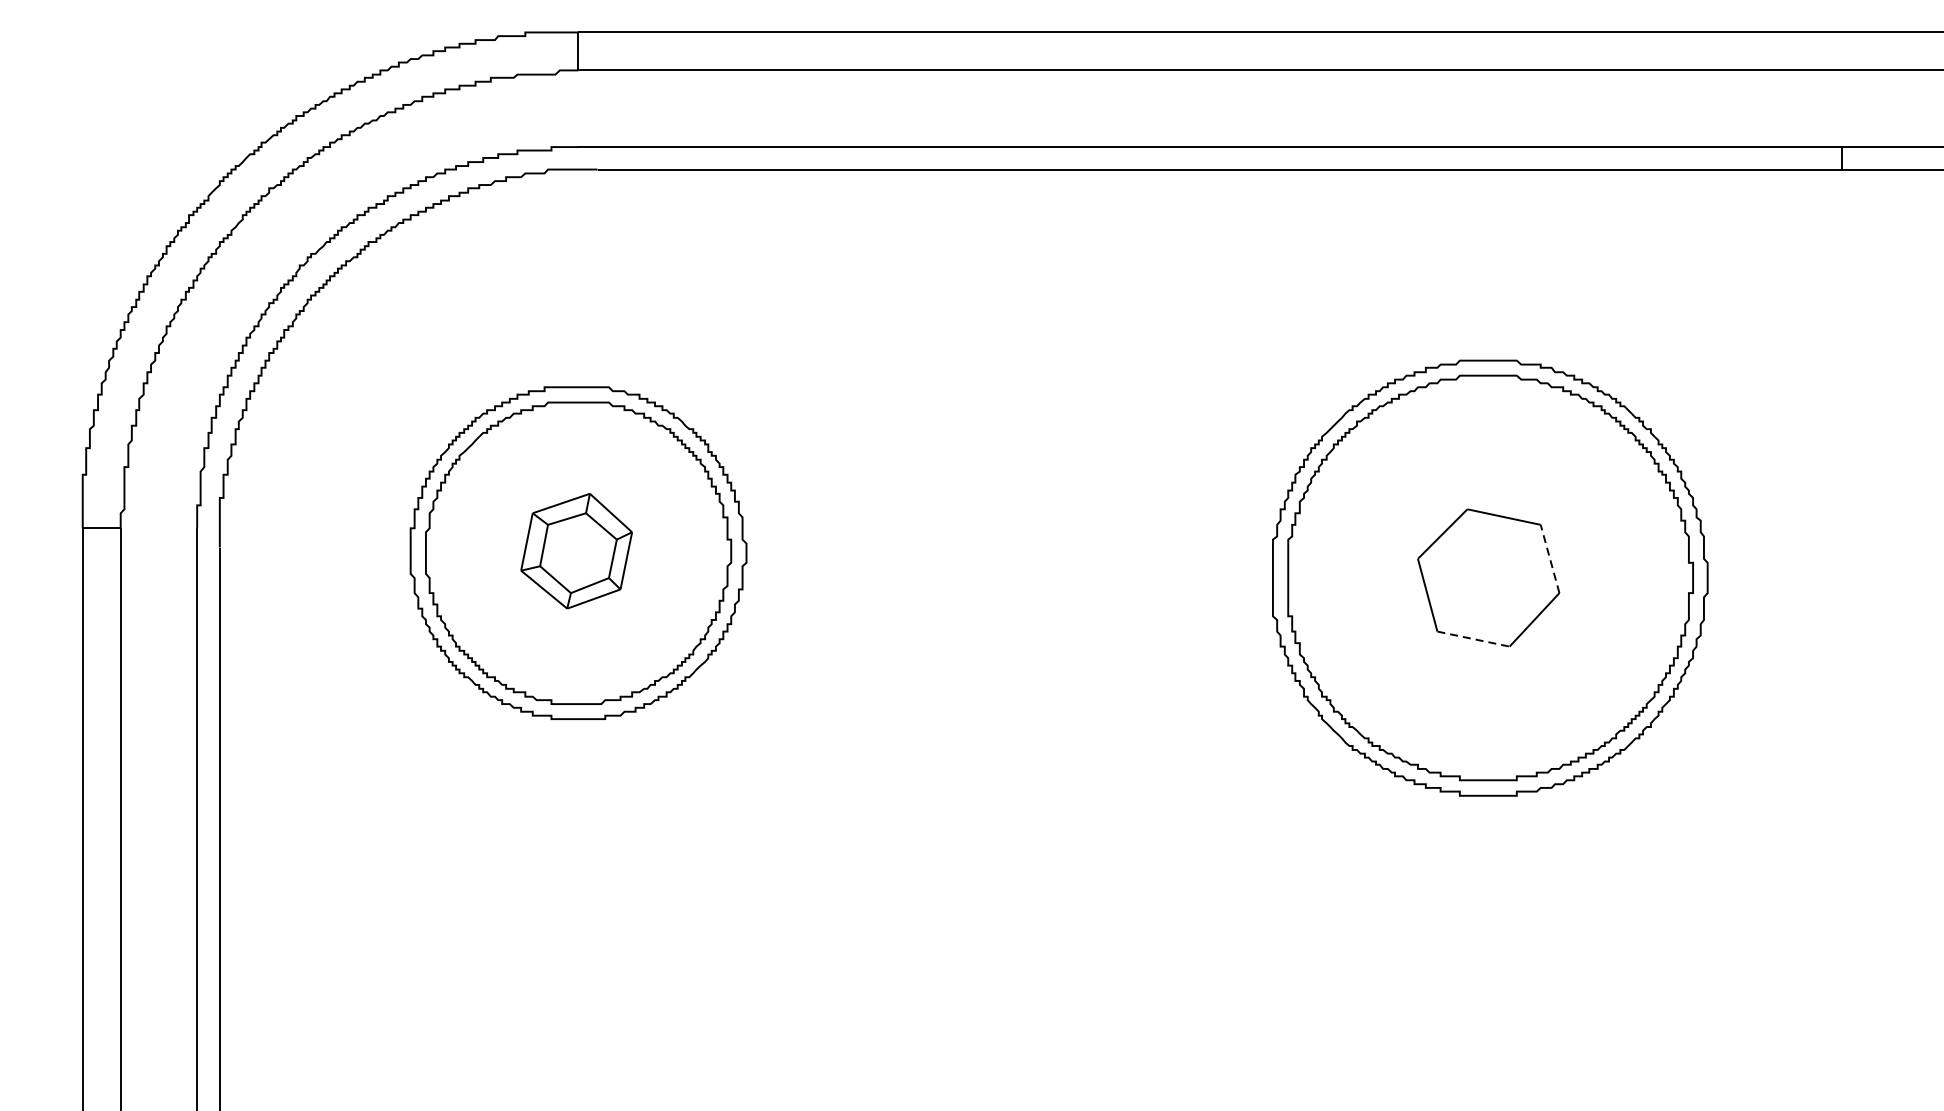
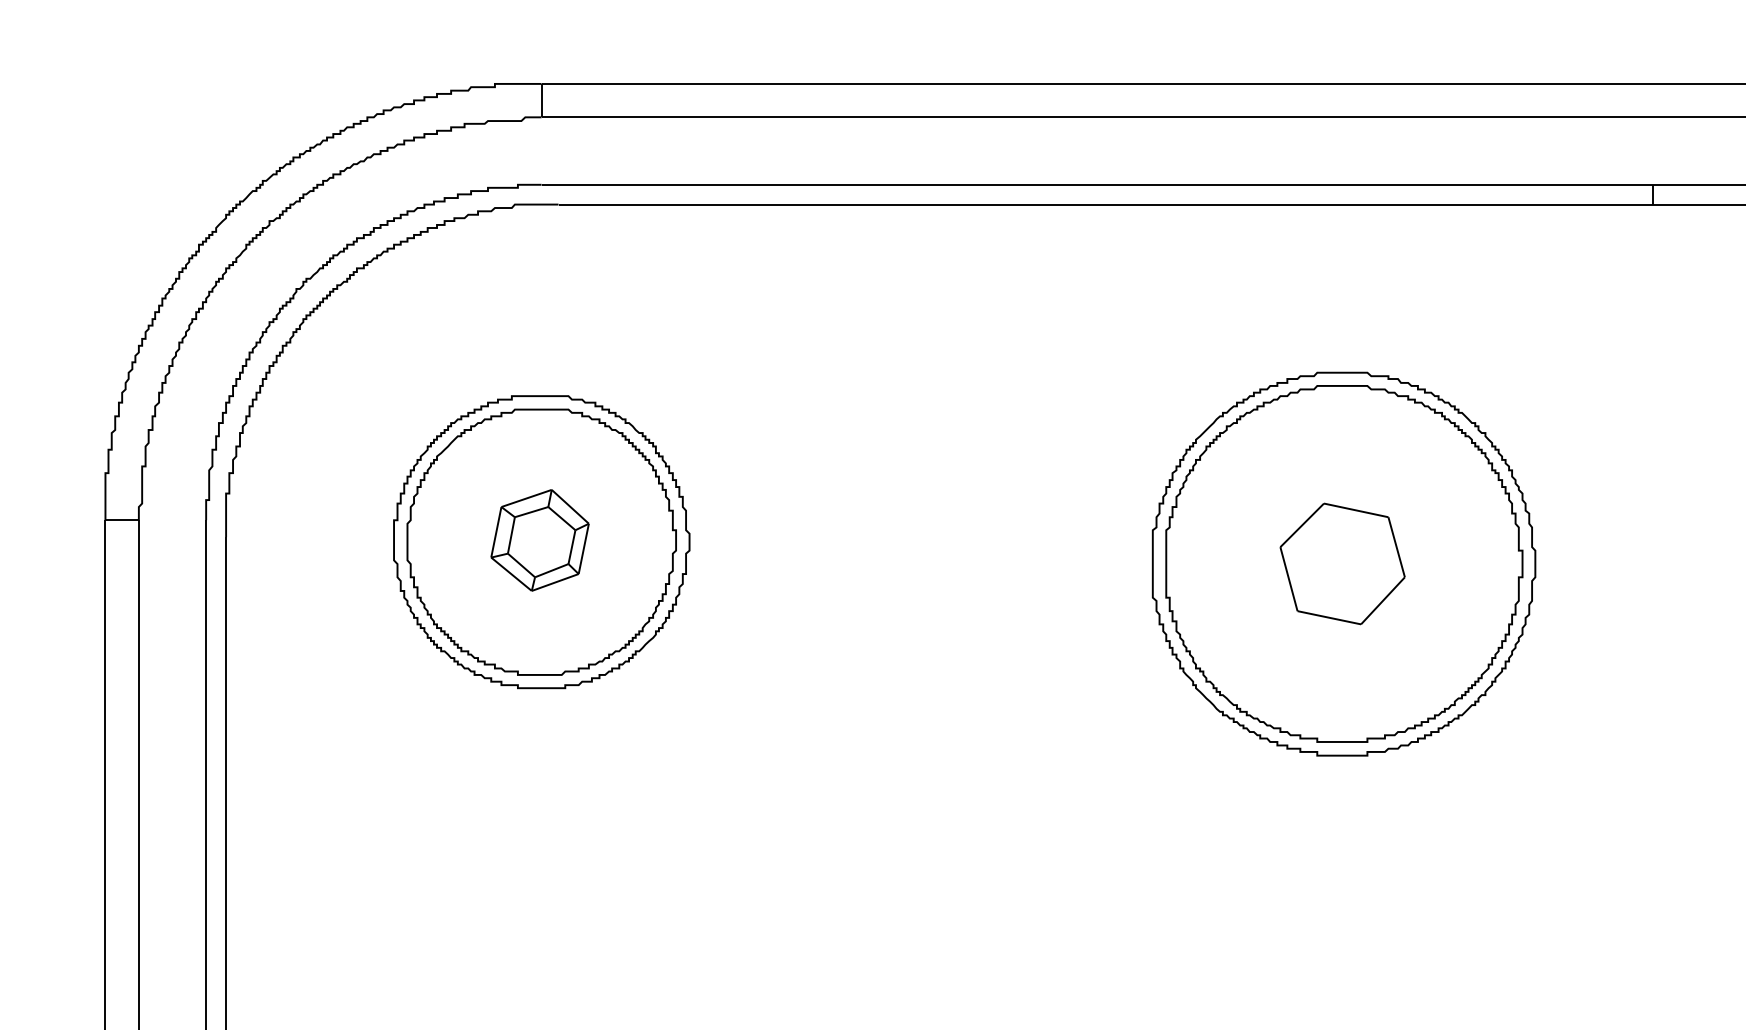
line: (1549, 558) -> (1396, 546), dashed -> solid
line: (1473, 638) -> (1329, 617), dashed -> solid

